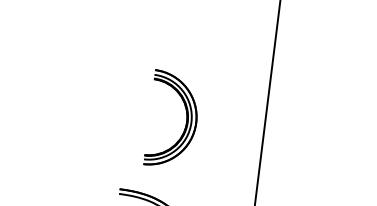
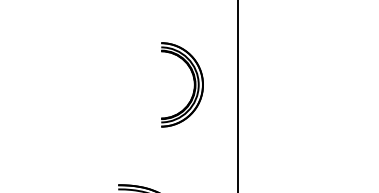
part: (185, 120) -> (193, 83), moved

